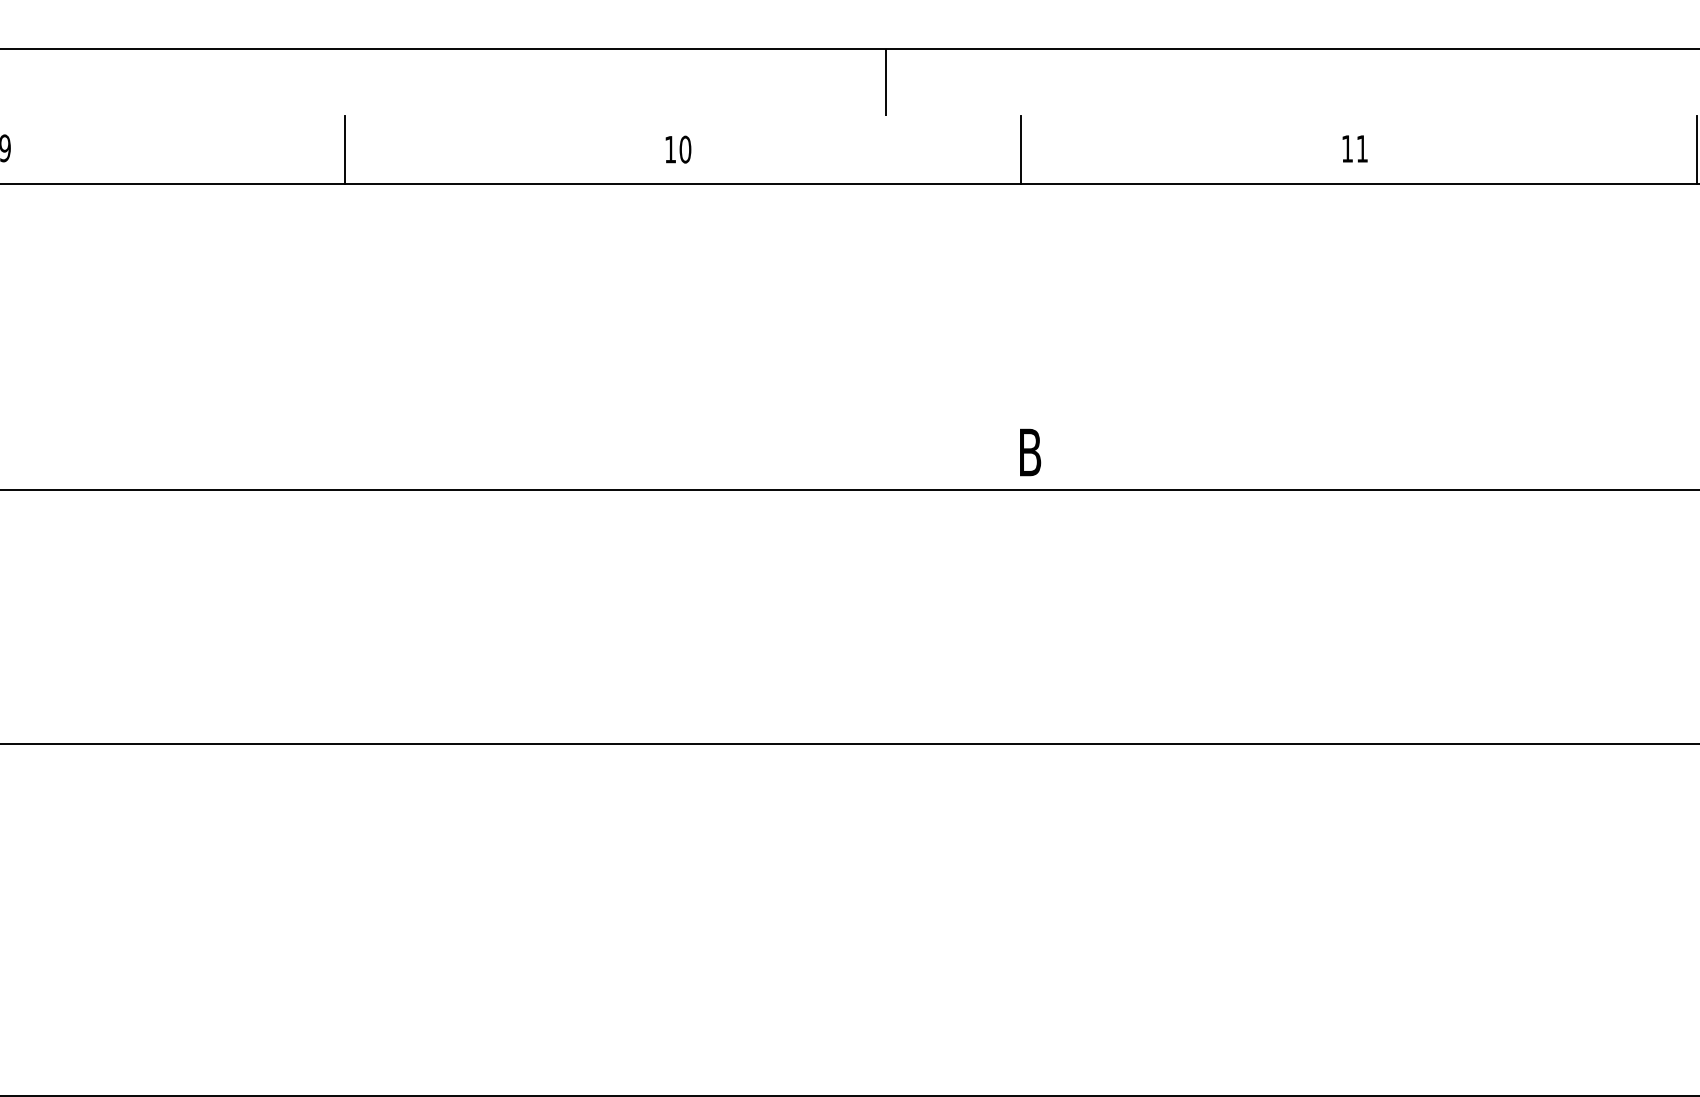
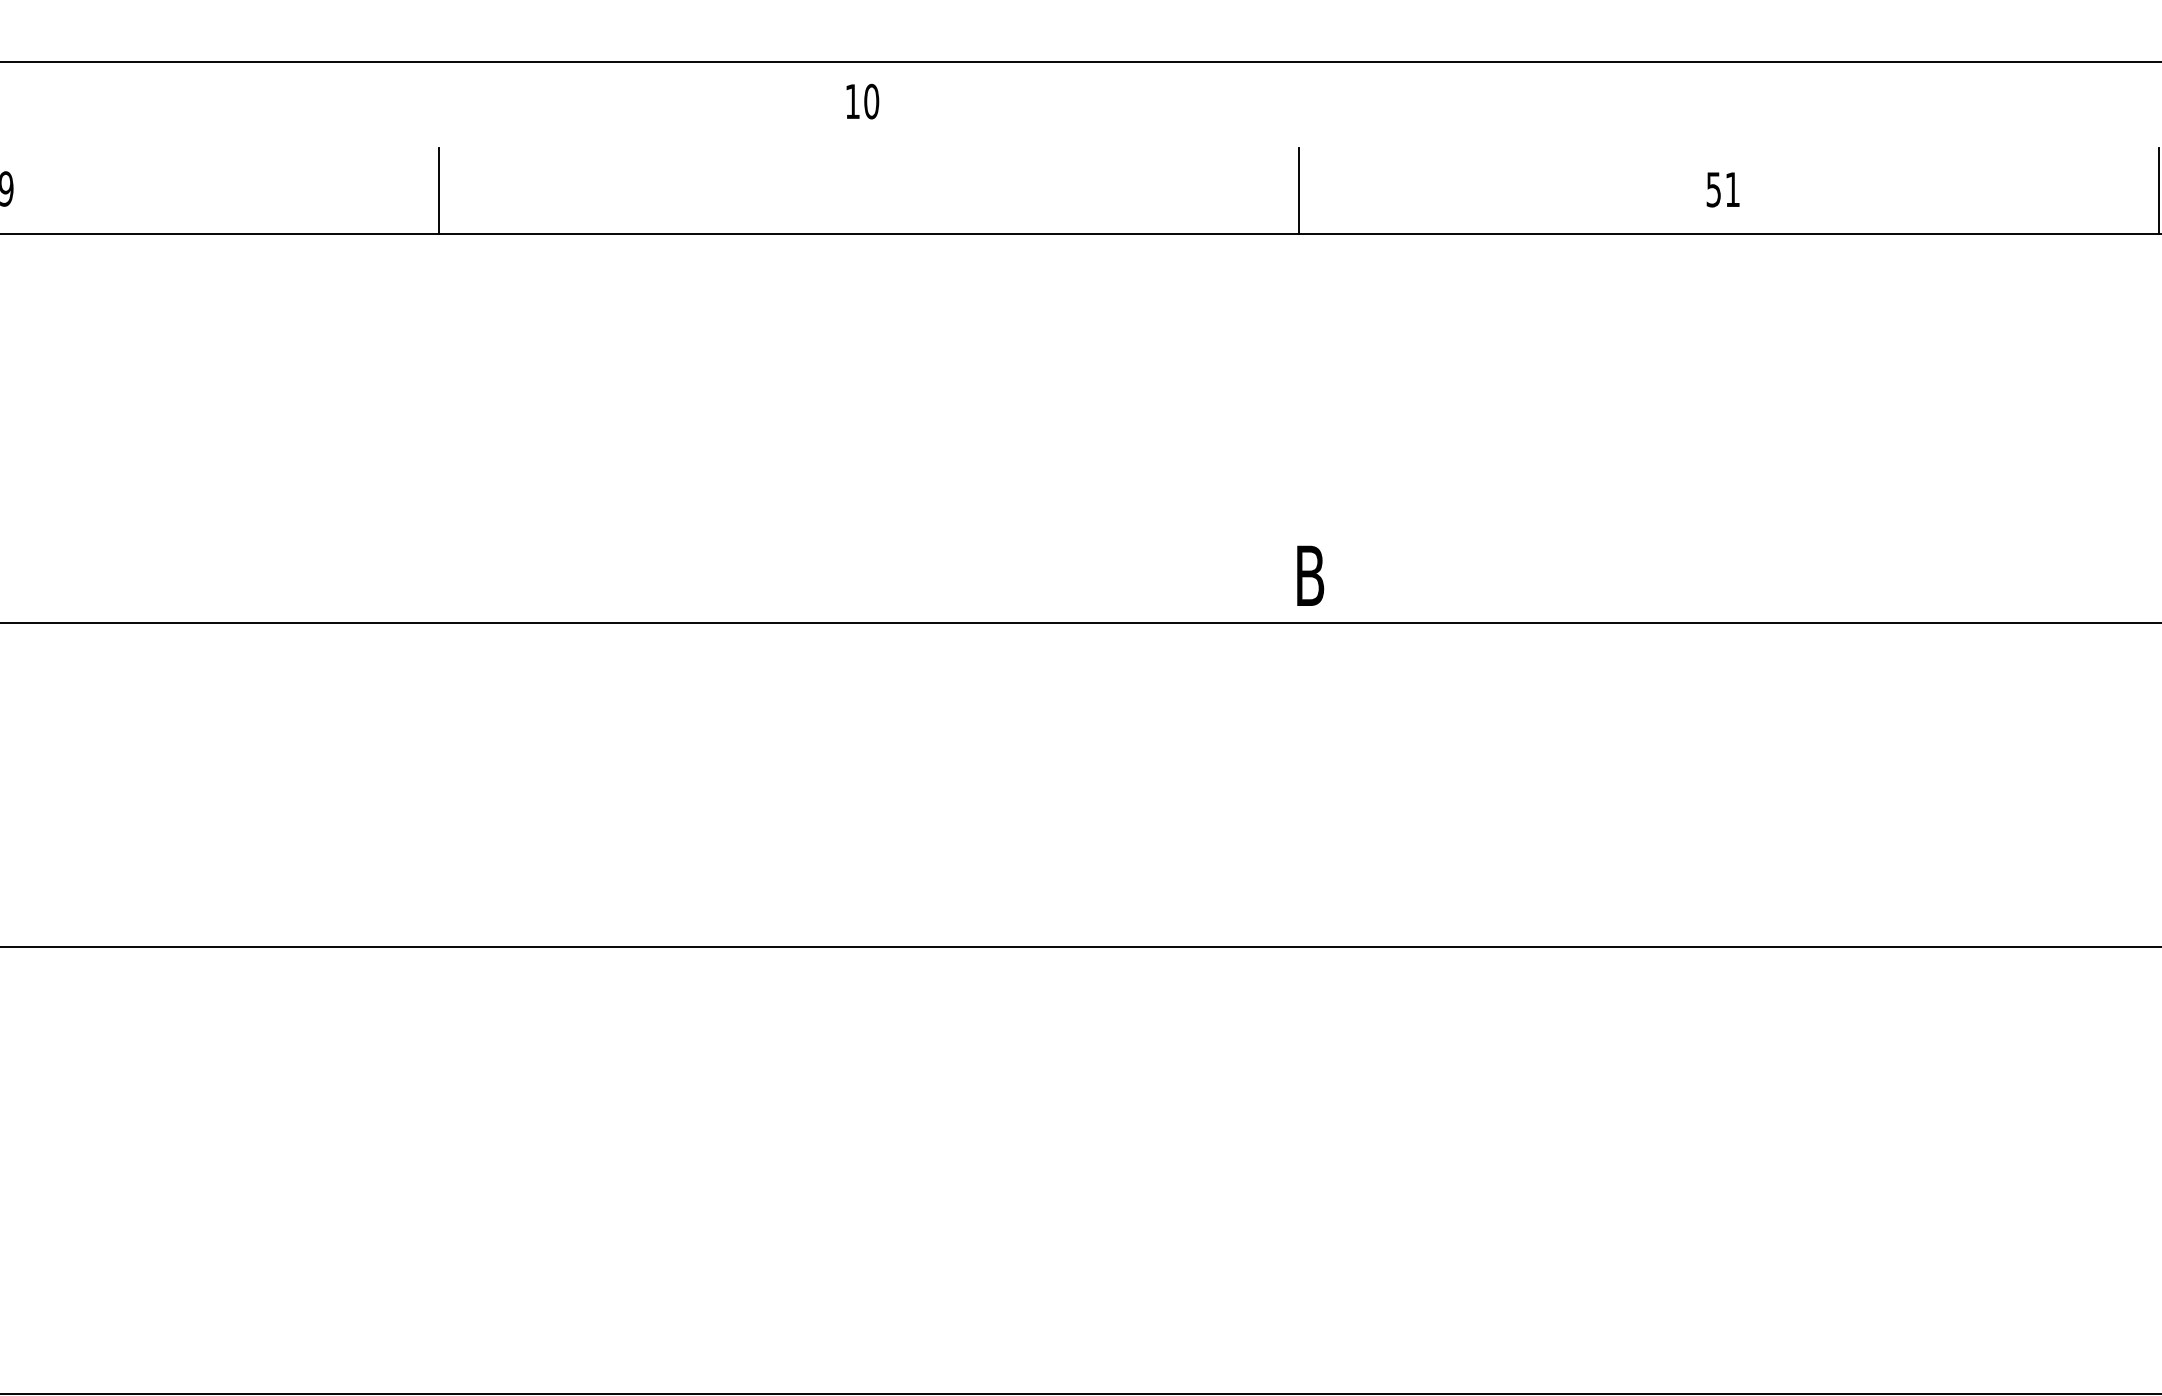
line: (885, 82) -> (1126, 105), removed
text: (1347, 148) -> (1713, 189), 11 -> 51
text: (678, 149) -> (862, 101), moved

